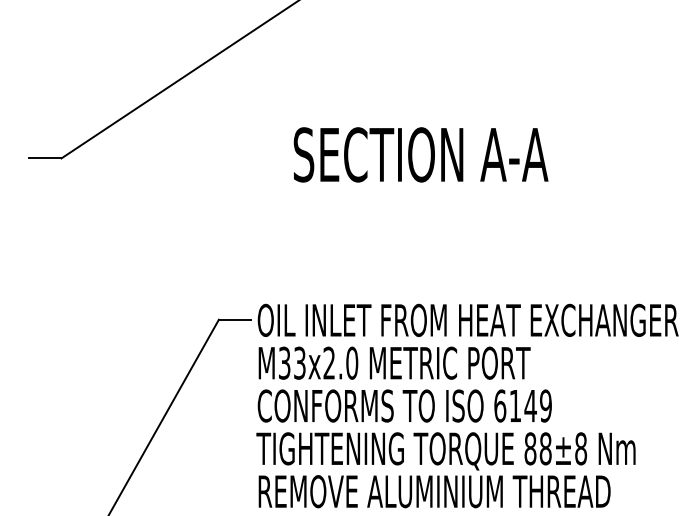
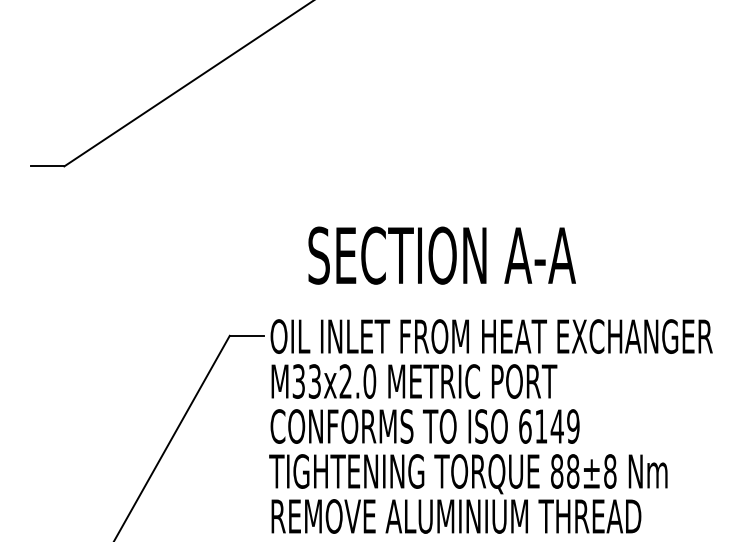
text: (420, 154) -> (441, 255), moved

